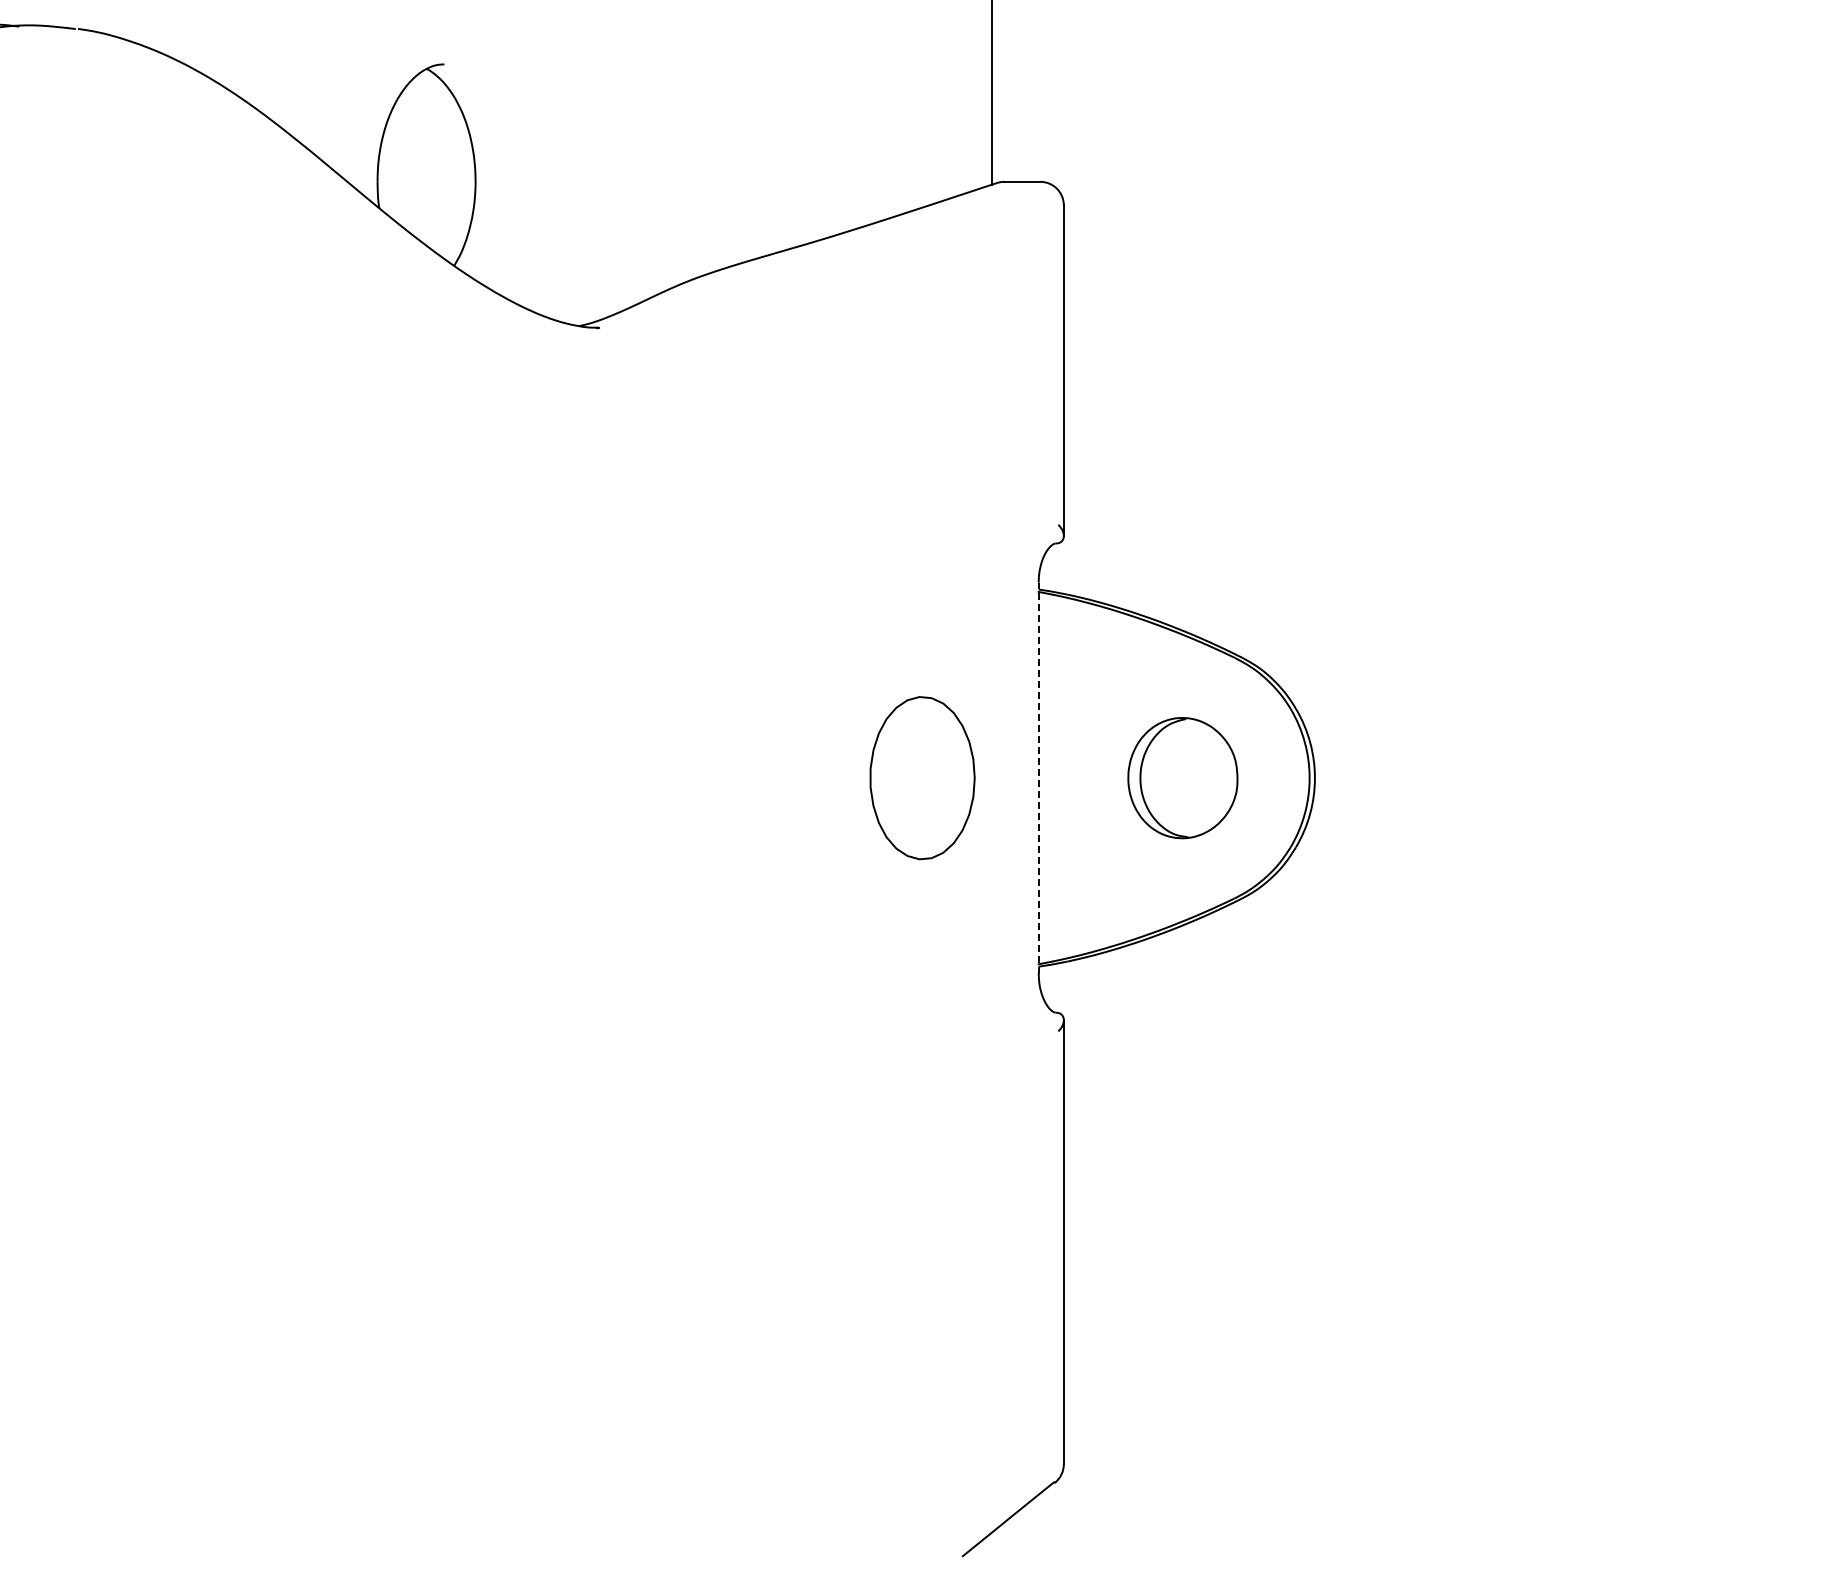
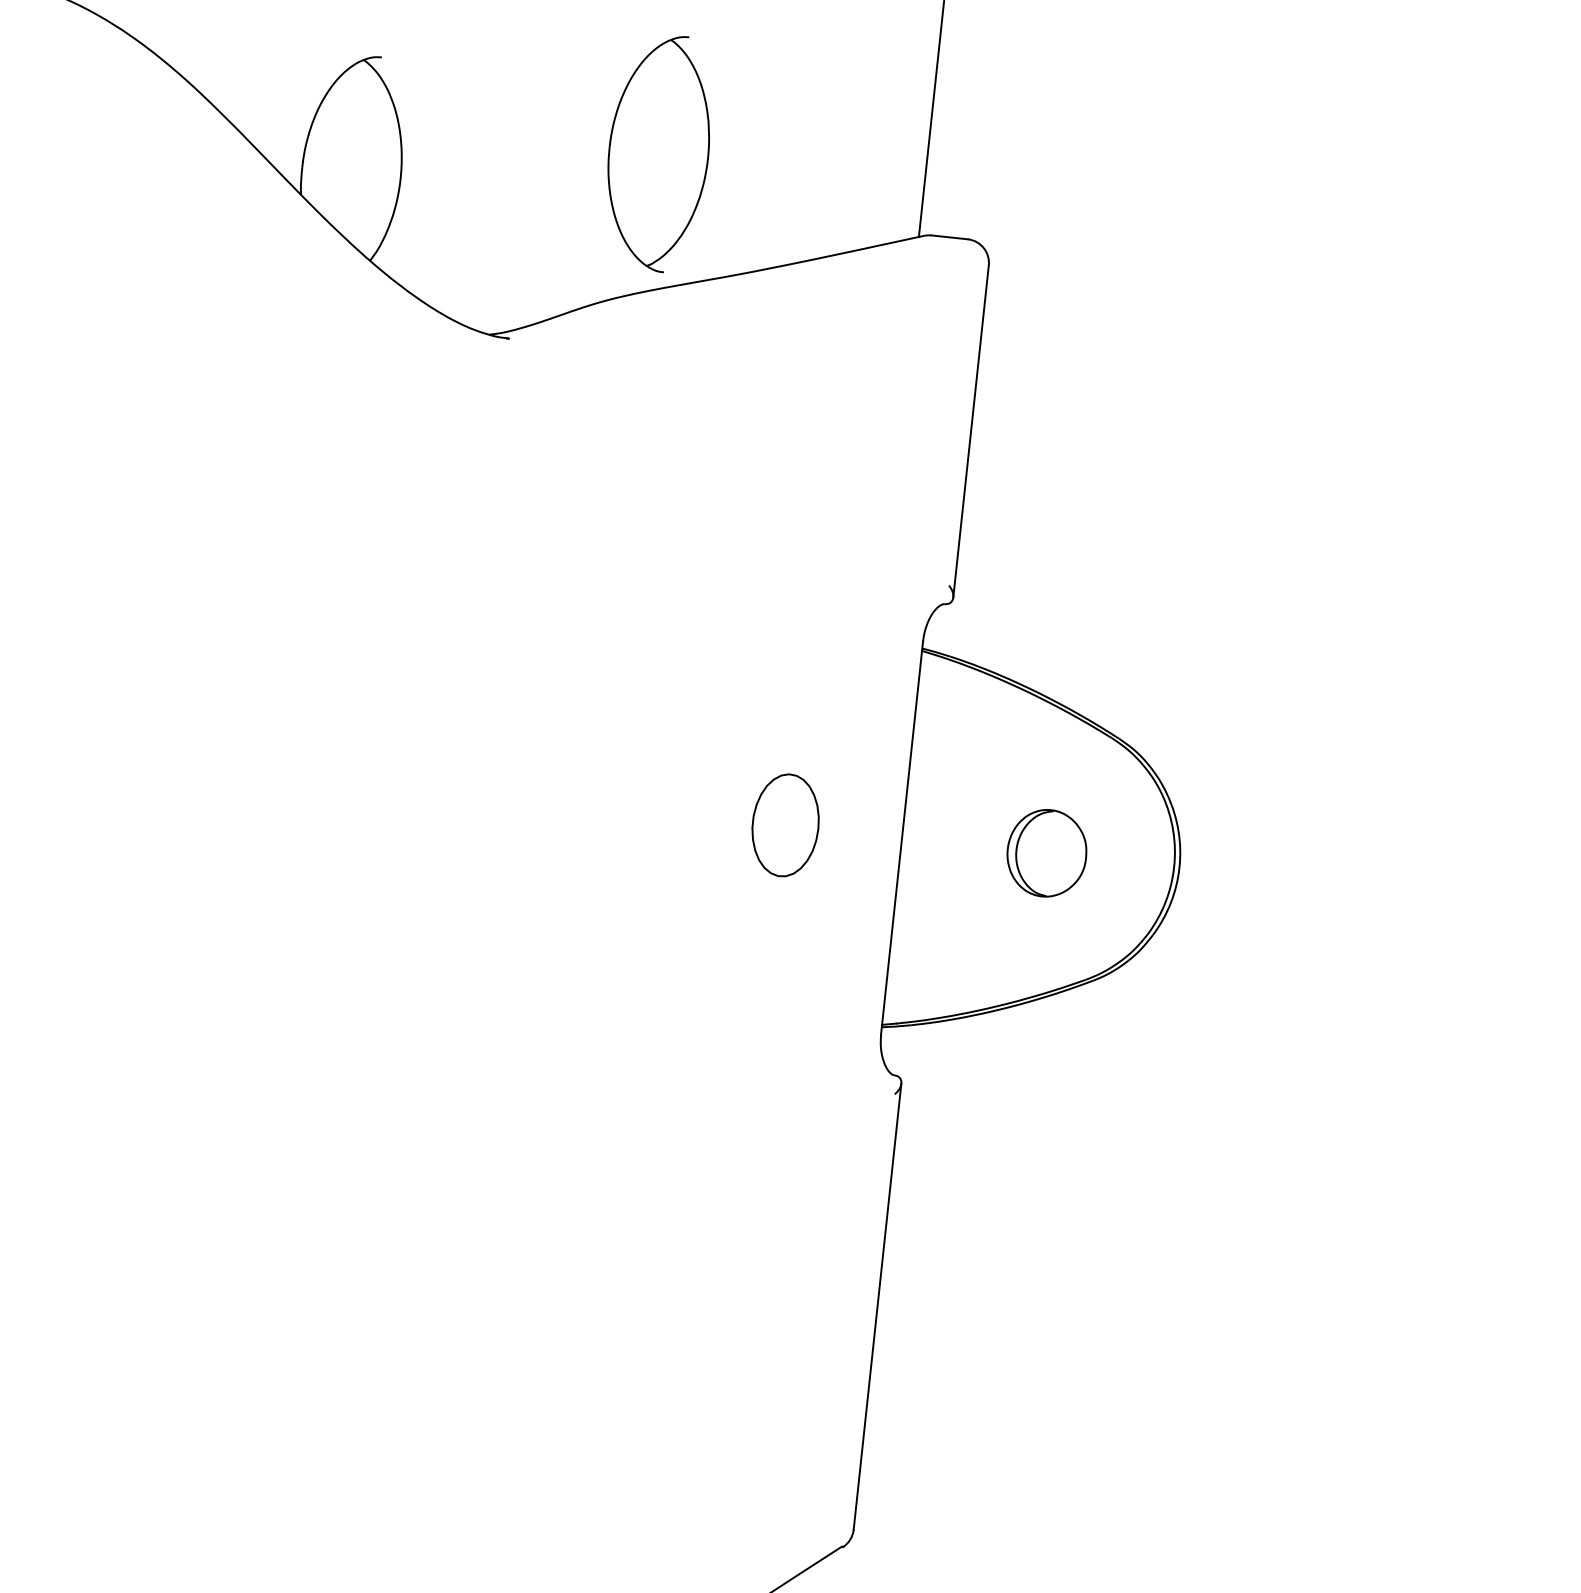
part: (726, 129) -> (658, 153), added
part: (922, 777) -> (785, 824), size x0.62
line: (1038, 777) -> (901, 837), dashed -> solid
part: (1182, 777) -> (1046, 852), size x0.71

